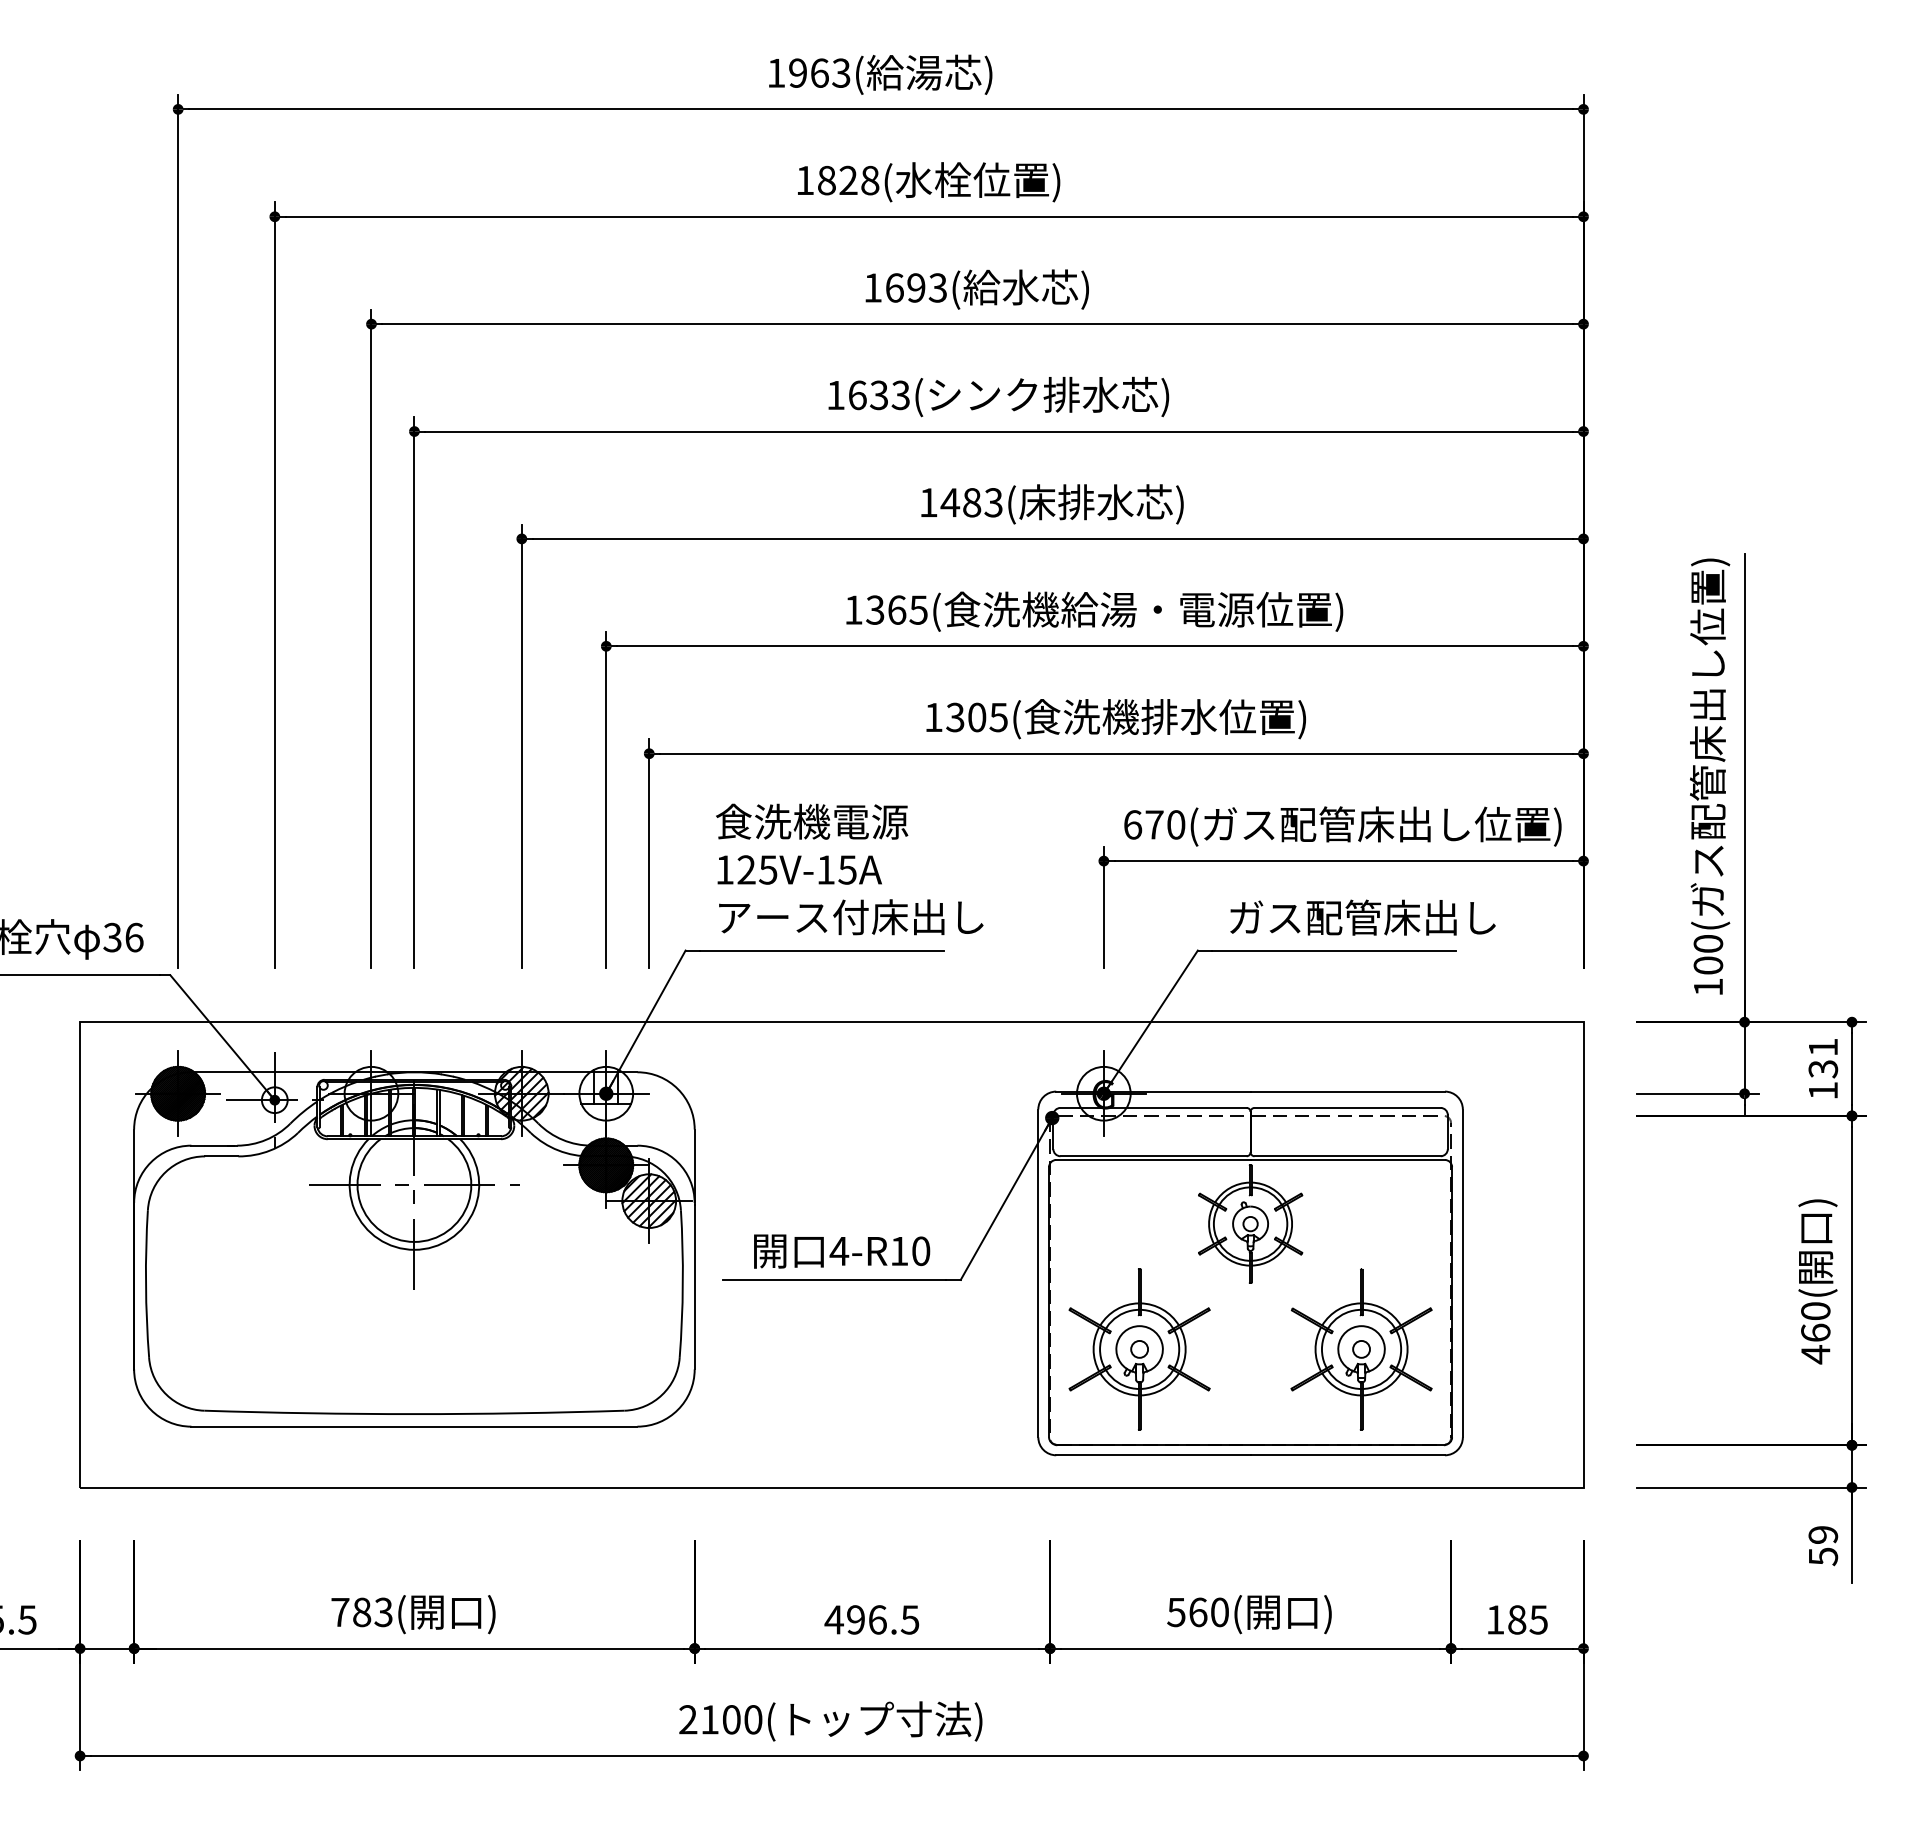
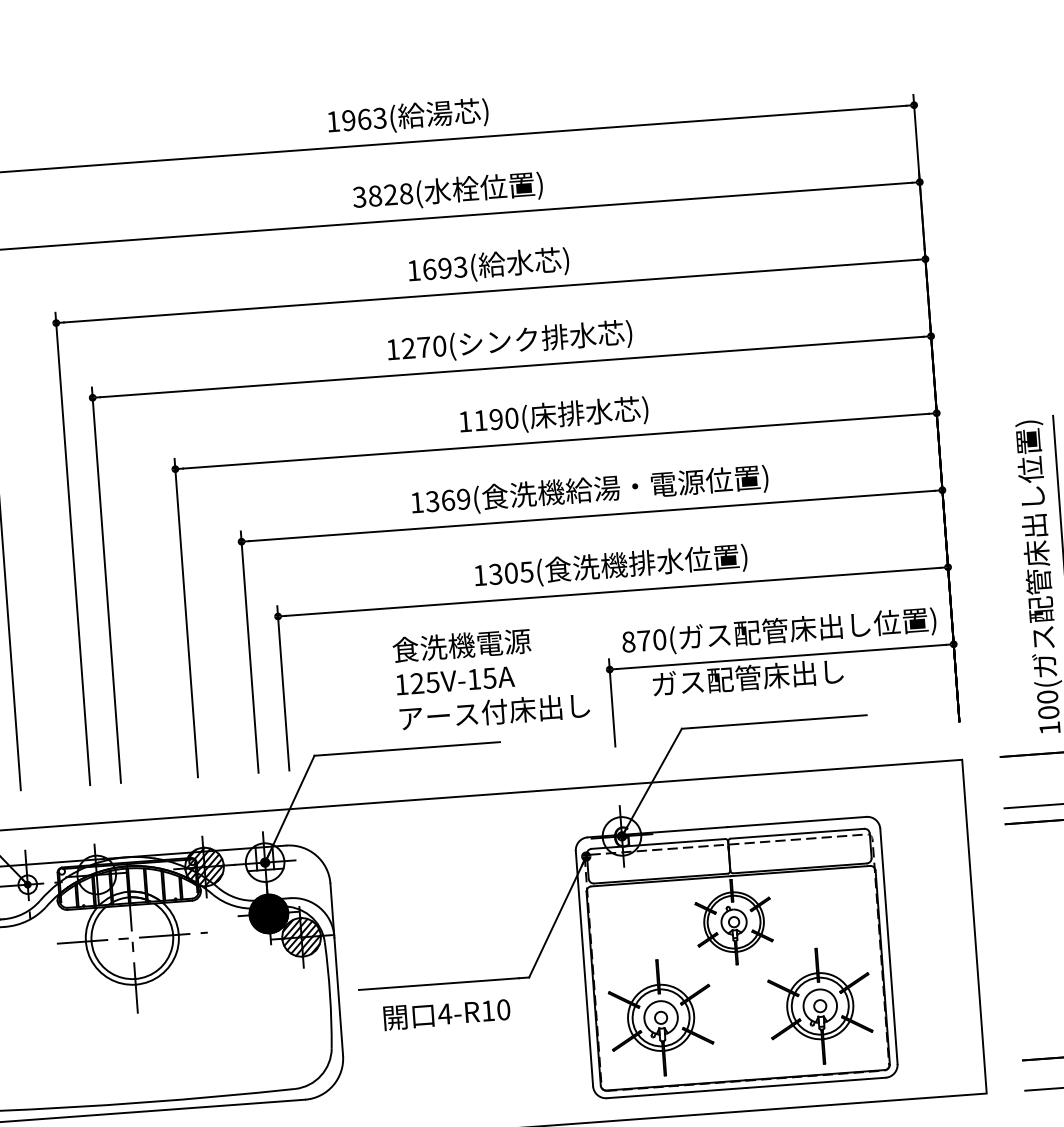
text: (804, 180) -> (359, 197), 1828( -> 3828(
text: (878, 395) -> (423, 347), 1633 -> 1270
text: (971, 502) -> (495, 419), 1483( -> 1190(
text: (918, 609) -> (463, 498), 1365 -> 1369
text: (1133, 824) -> (629, 641), 670 -> 870
text: (849, 869) -> (491, 677), moved
text: (1362, 917) -> (747, 677), moved
text: (842, 1251) -> (447, 1014), moved

